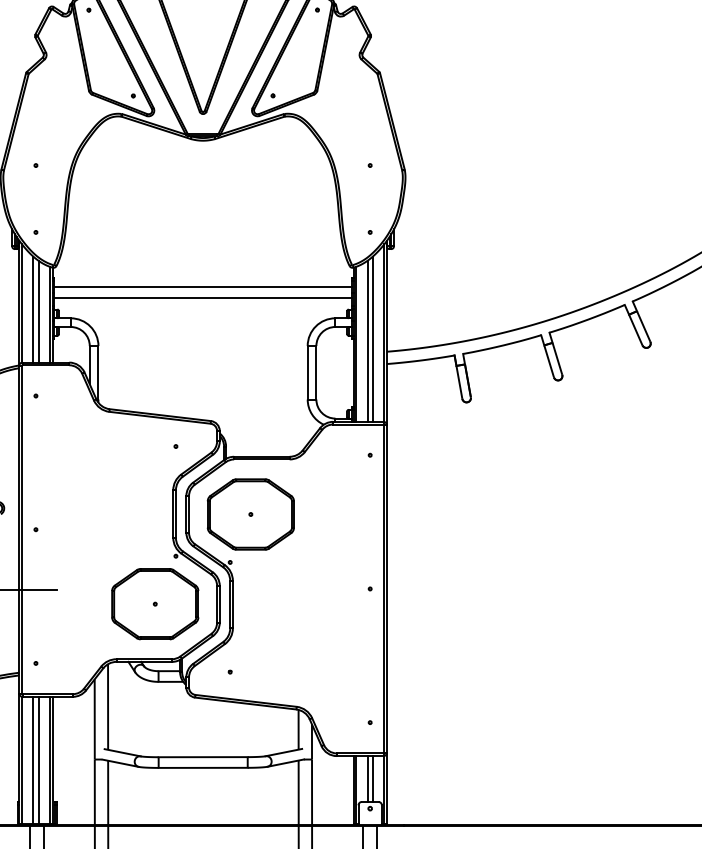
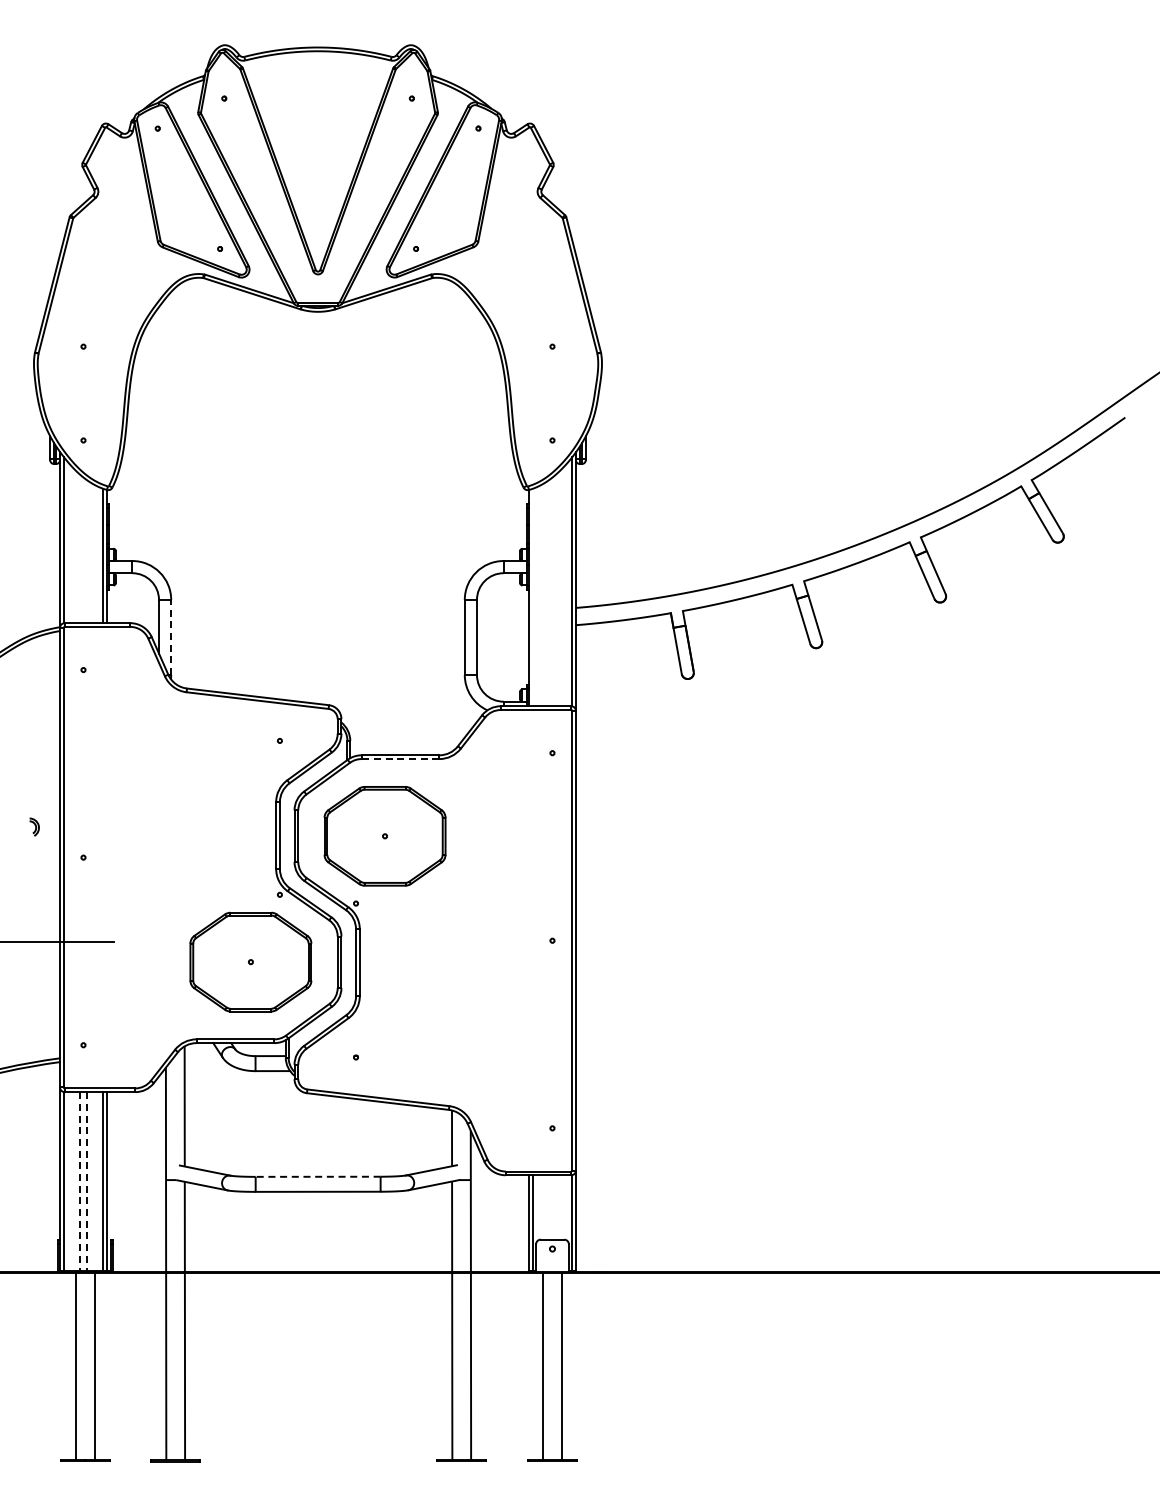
line: (202, 287) -> (317, 517), removed
line: (202, 297) -> (317, 532), removed
line: (33, 309) -> (79, 548), removed
line: (38, 311) -> (87, 551), removed
line: (373, 339) -> (556, 590), removed
line: (367, 341) -> (548, 593), removed
line: (355, 344) -> (532, 597), removed
line: (98, 372) -> (171, 637), solid -> dashed
line: (261, 459) -> (400, 759), solid -> dashed
line: (202, 756) -> (317, 1176), solid -> dashed
line: (33, 760) -> (79, 1181), solid -> dashed
line: (38, 760) -> (87, 1181), solid -> dashed
line: (367, 779) -> (548, 1207), removed
line: (373, 779) -> (556, 1207), removed

